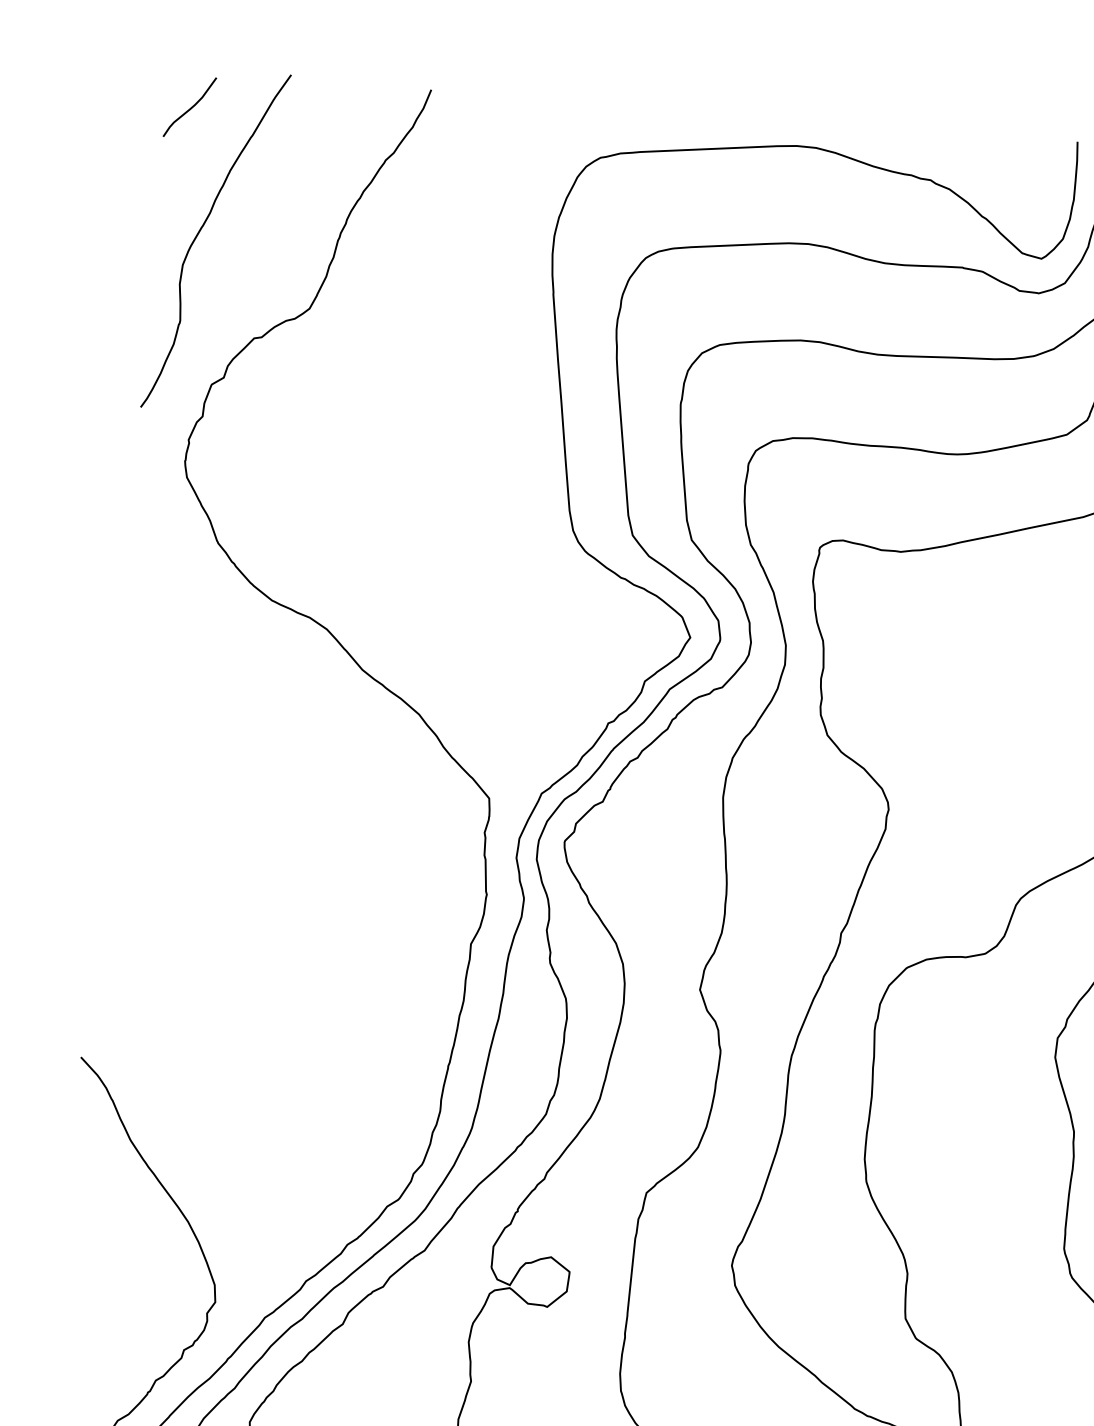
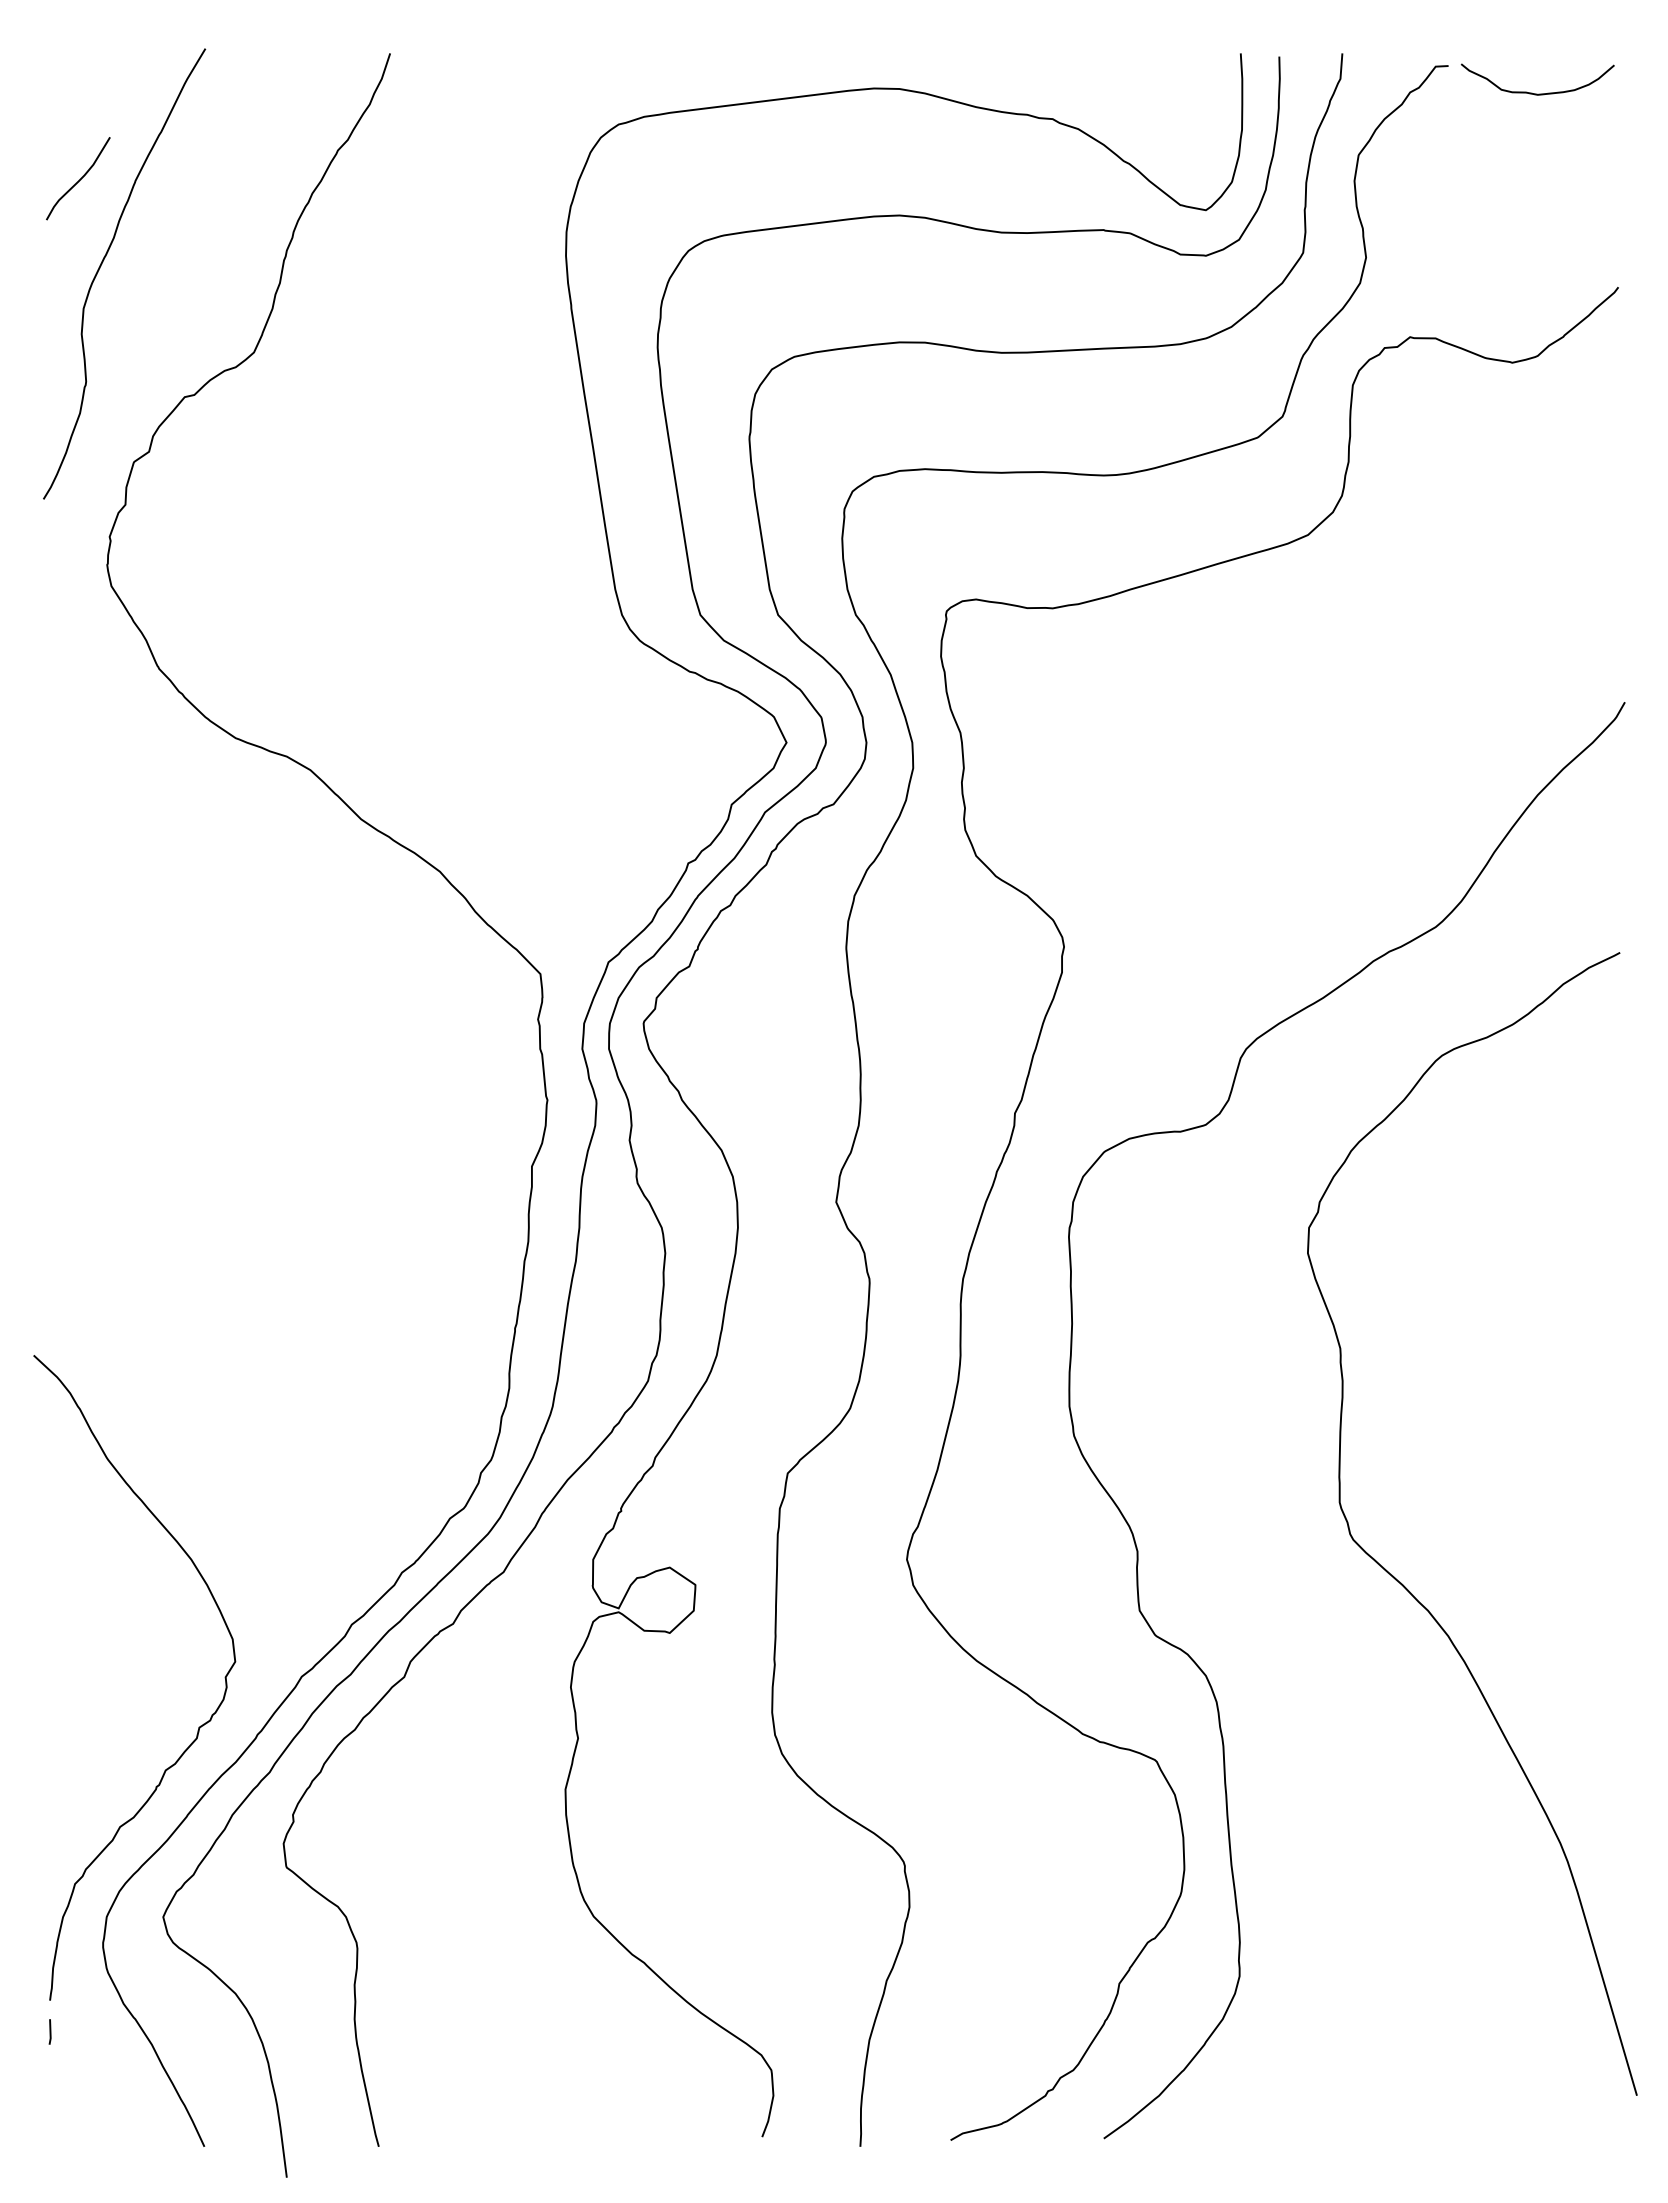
curve: (190, 107) -> (79, 179), moved

